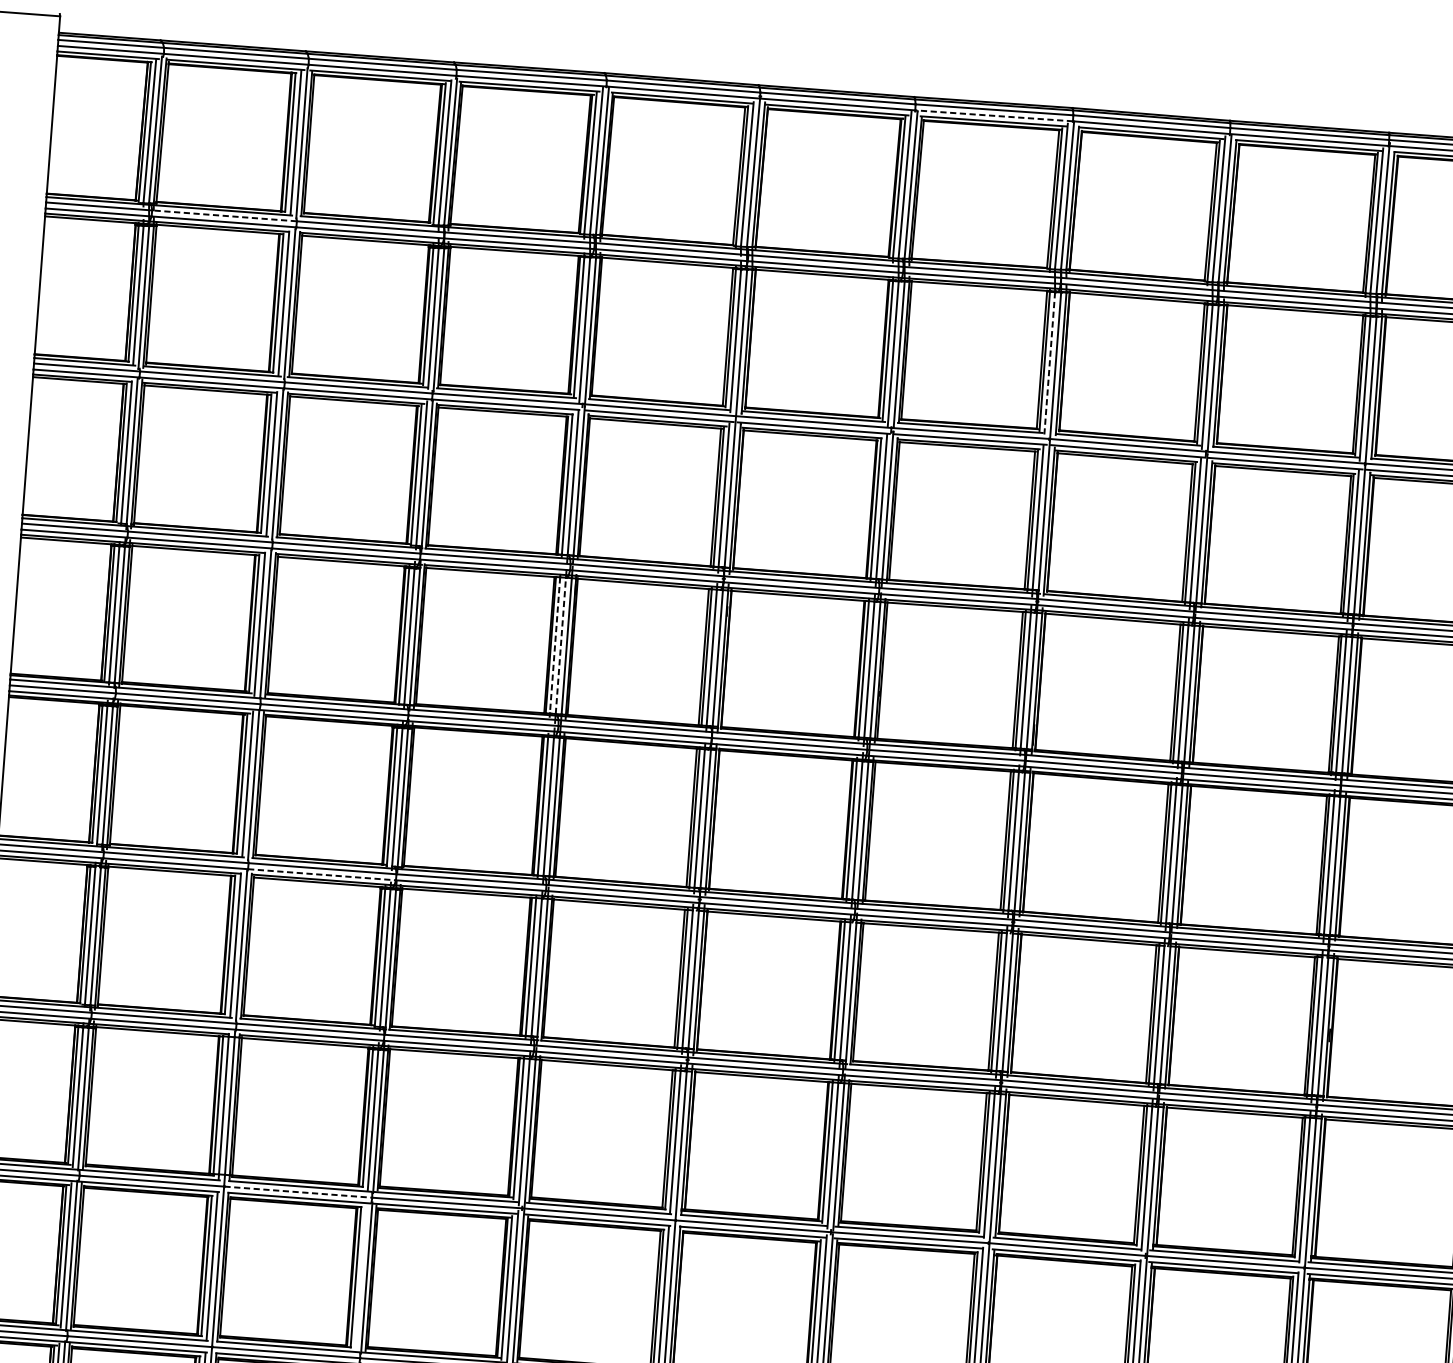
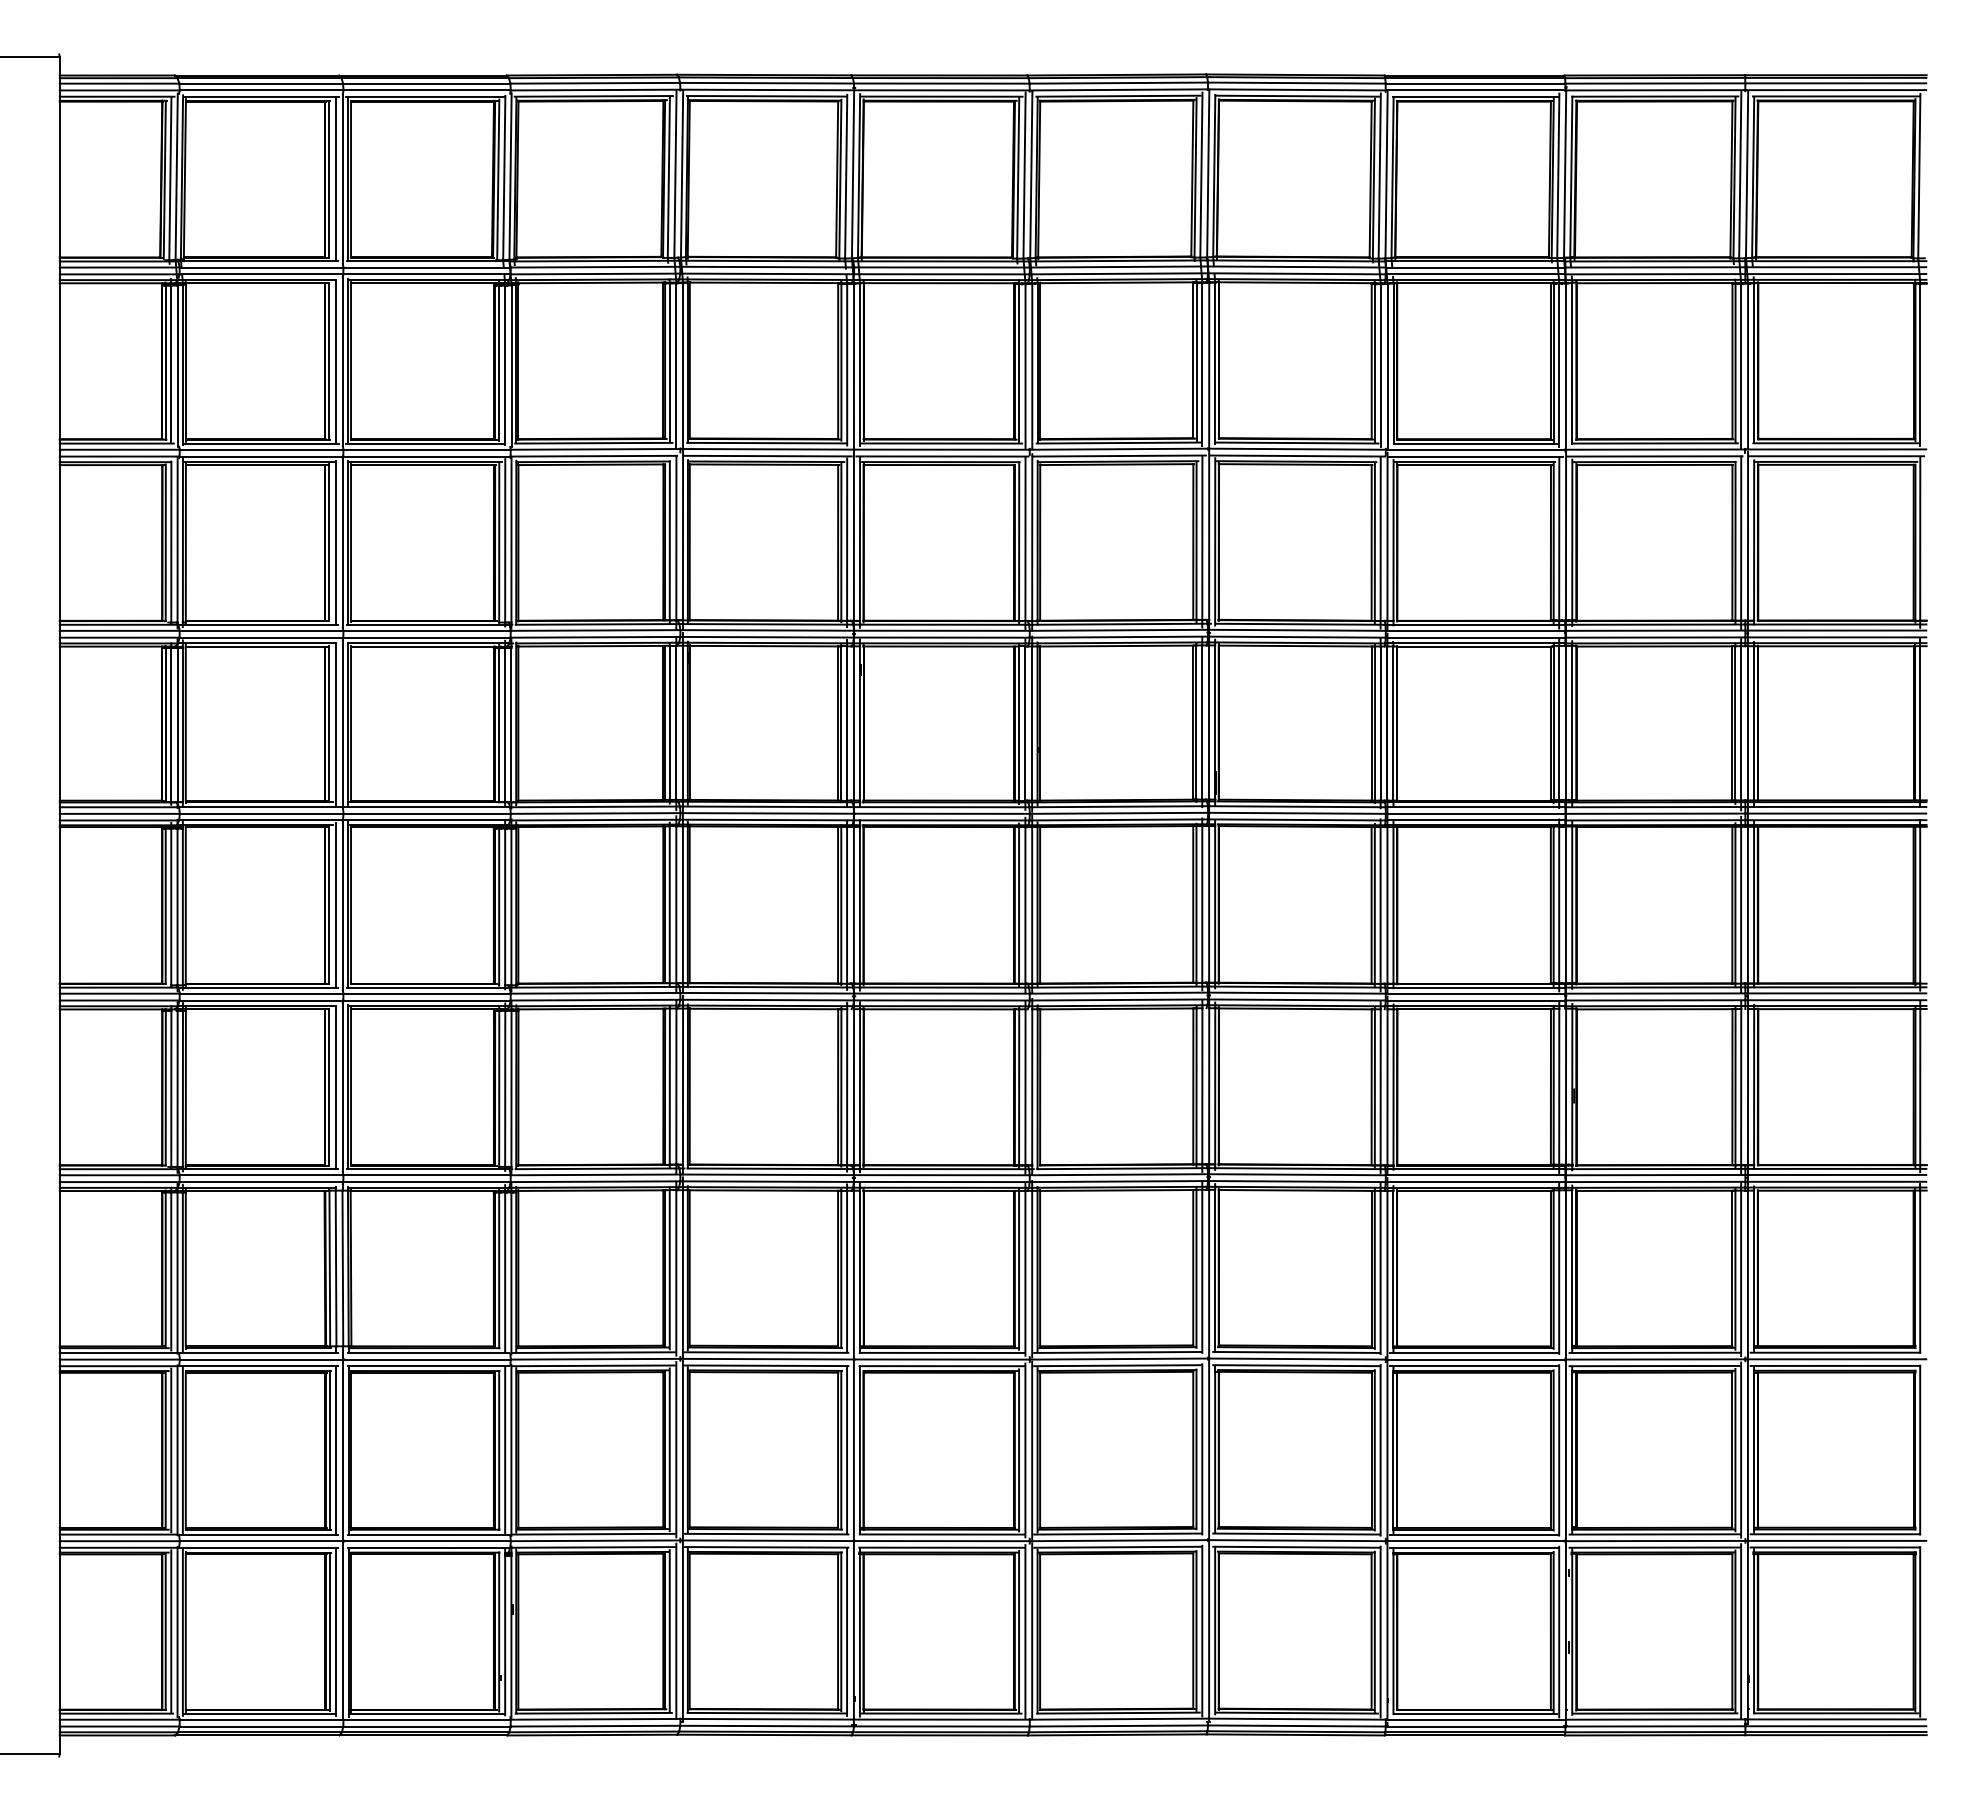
line: (993, 115) -> (1118, 89), dashed -> solid
line: (224, 215) -> (261, 267), dashed -> solid
line: (1049, 365) -> (1202, 365), dashed -> solid
line: (561, 645) -> (676, 722), dashed -> solid
line: (554, 646) -> (669, 723), dashed -> solid
line: (321, 874) -> (426, 1000), dashed -> solid
line: (298, 1192) -> (427, 1359), dashed -> solid
line: (361, 1277) -> (505, 1450), added

